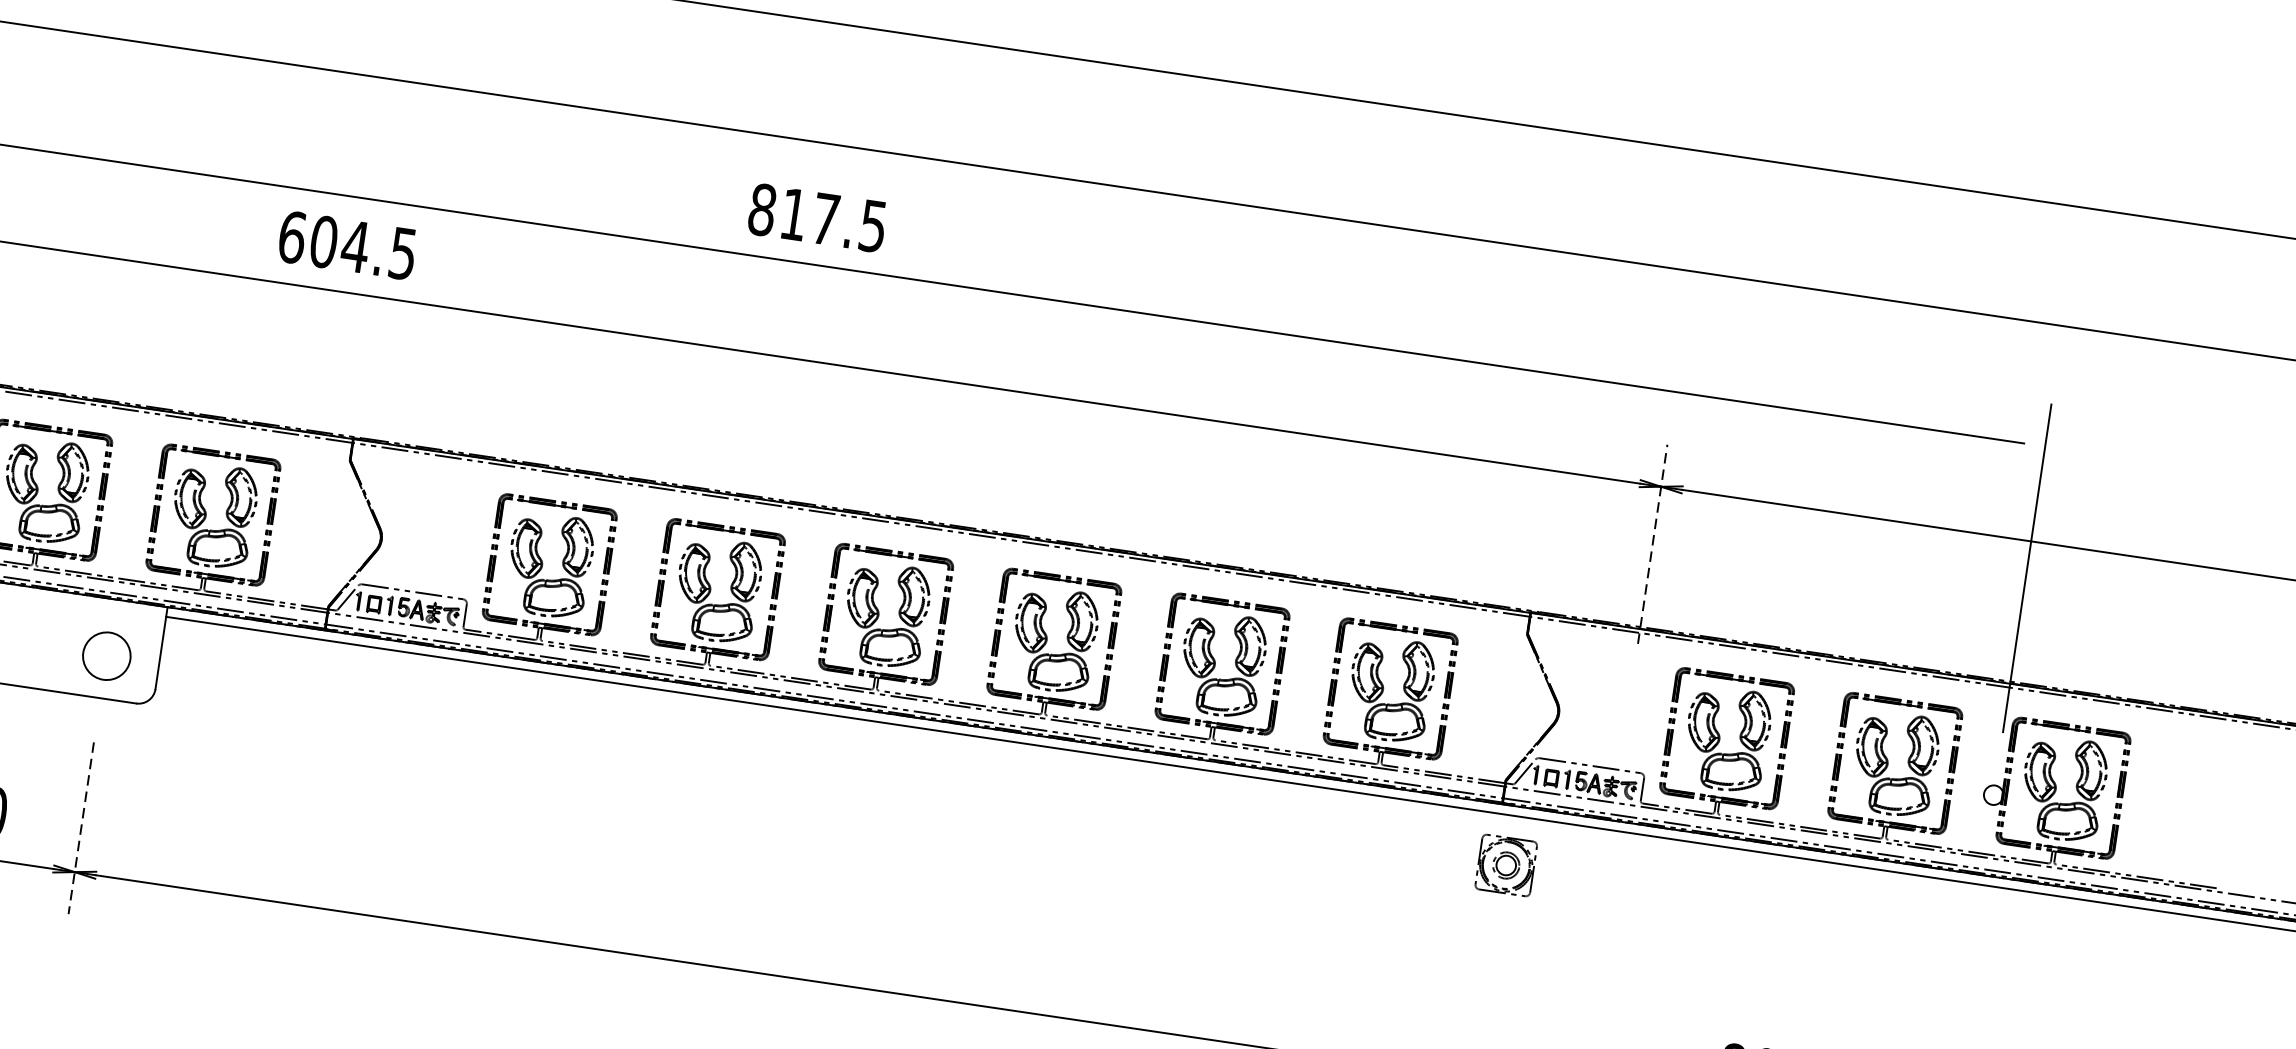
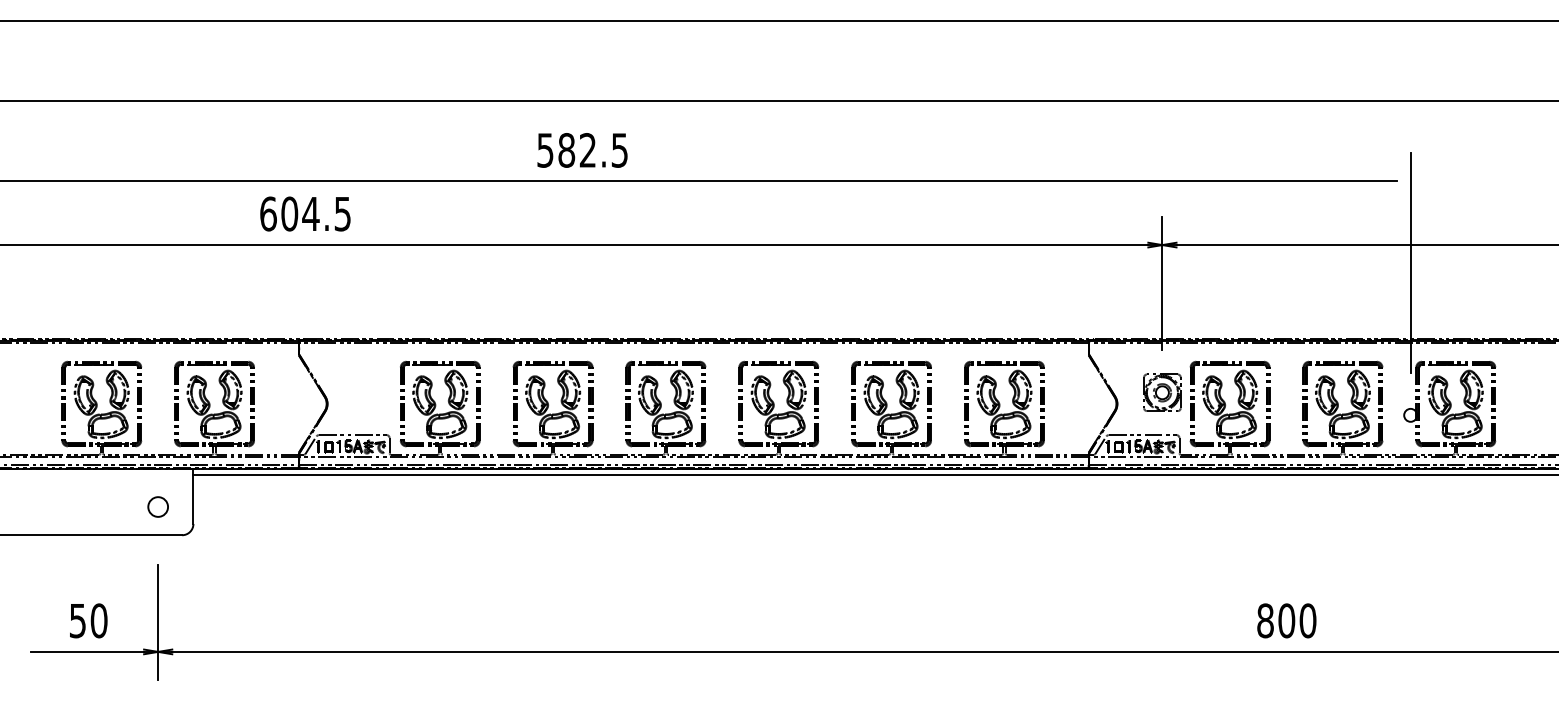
text: (793, 214) -> (566, 150), 817.5 -> 582.5
text: (347, 244) -> (305, 213), moved
line: (1652, 544) -> (1162, 283), dashed -> solid
circle: (105, 655) -> (157, 506), size x0.62
line: (81, 828) -> (158, 622), dashed -> solid
part: (1506, 865) -> (1162, 392), moved

